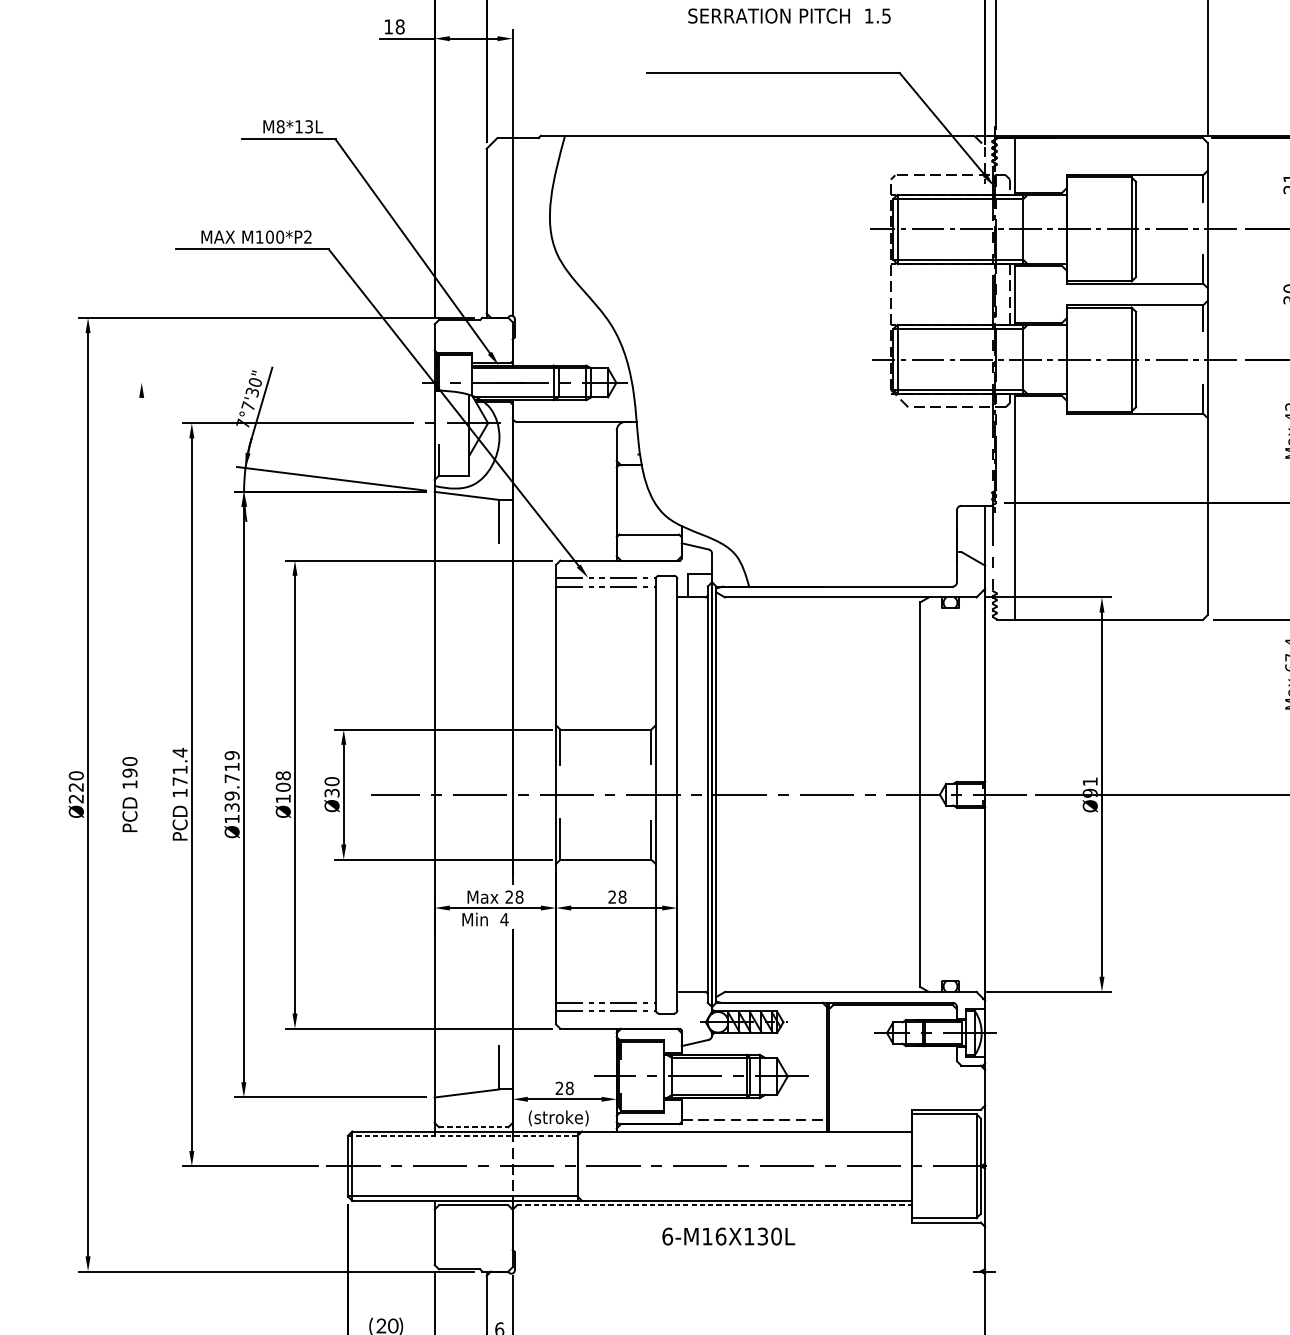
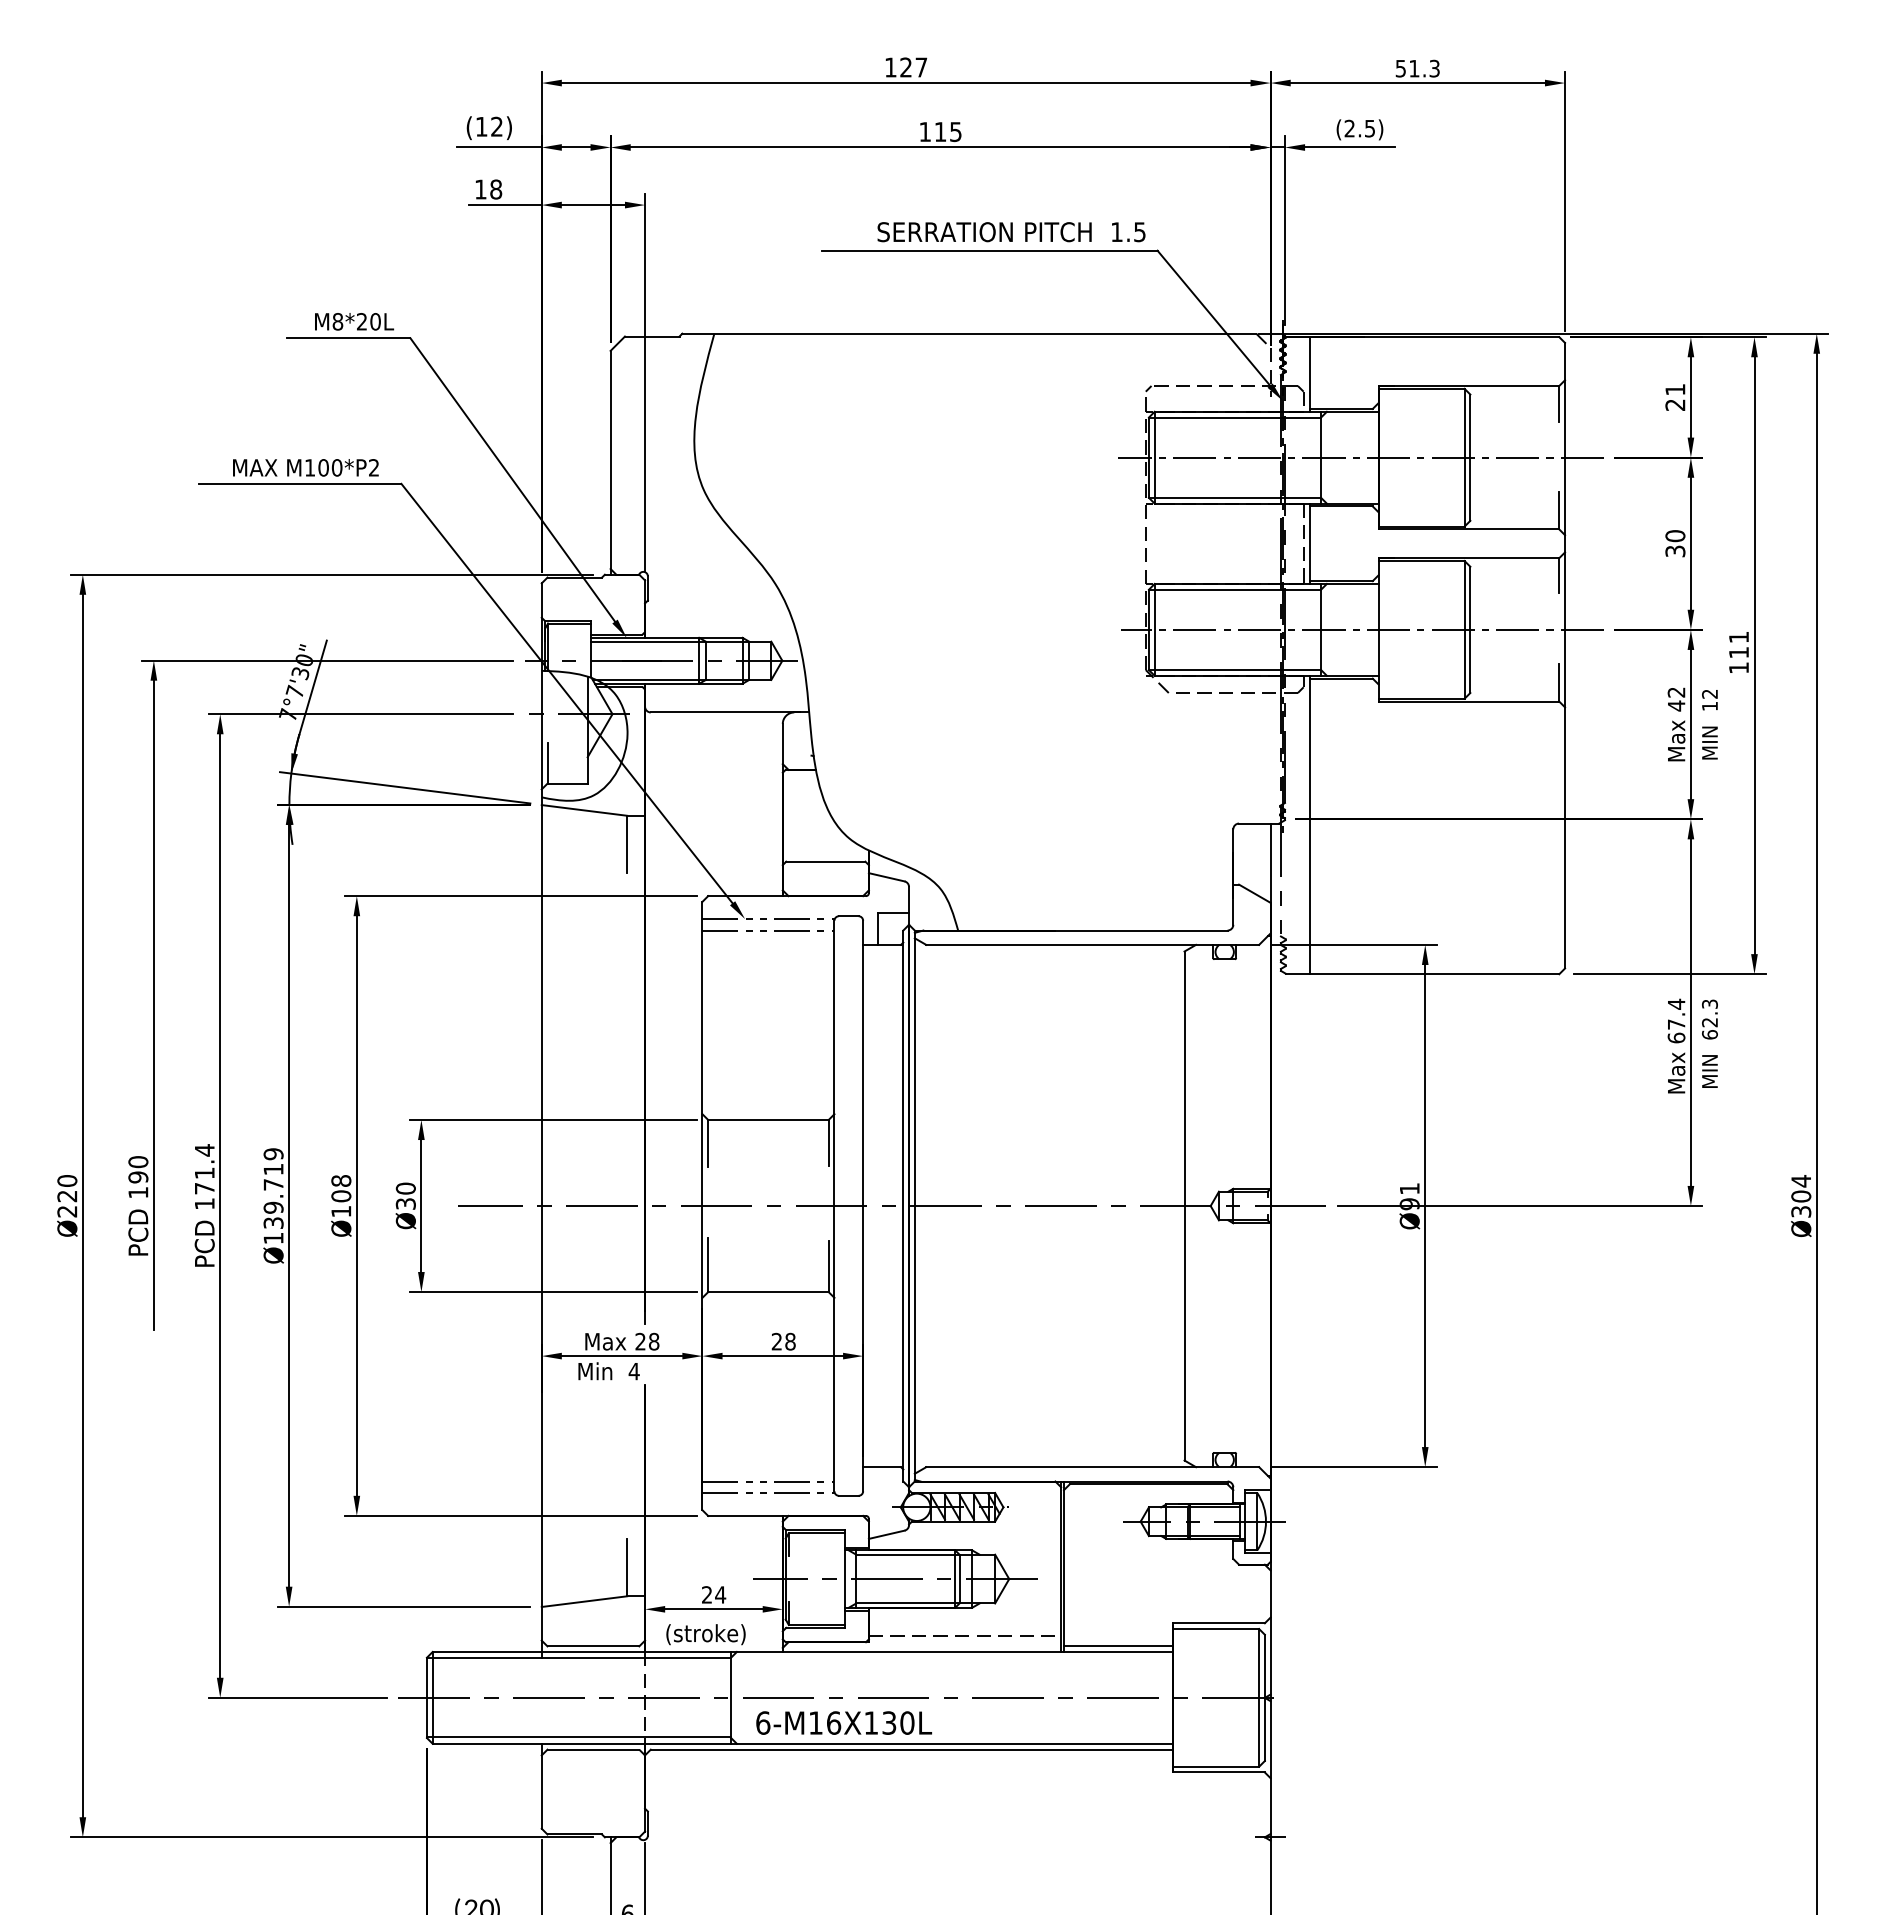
text: (789, 16) -> (1011, 232), moved
text: (303, 126) -> (368, 321), M8*13L -> M8*20L
line: (272, 382) -> (327, 660), added
line: (141, 642) -> (153, 1004), added
text: (569, 1088) -> (720, 1594), 28 -> 24
line: (473, 1127) -> (593, 1646), dashed -> solid
line: (870, 1127) -> (1118, 1646), added
line: (462, 1136) -> (578, 1658), dashed -> solid
line: (714, 1205) -> (912, 1749), dashed -> solid
text: (728, 1236) -> (843, 1722), moved

